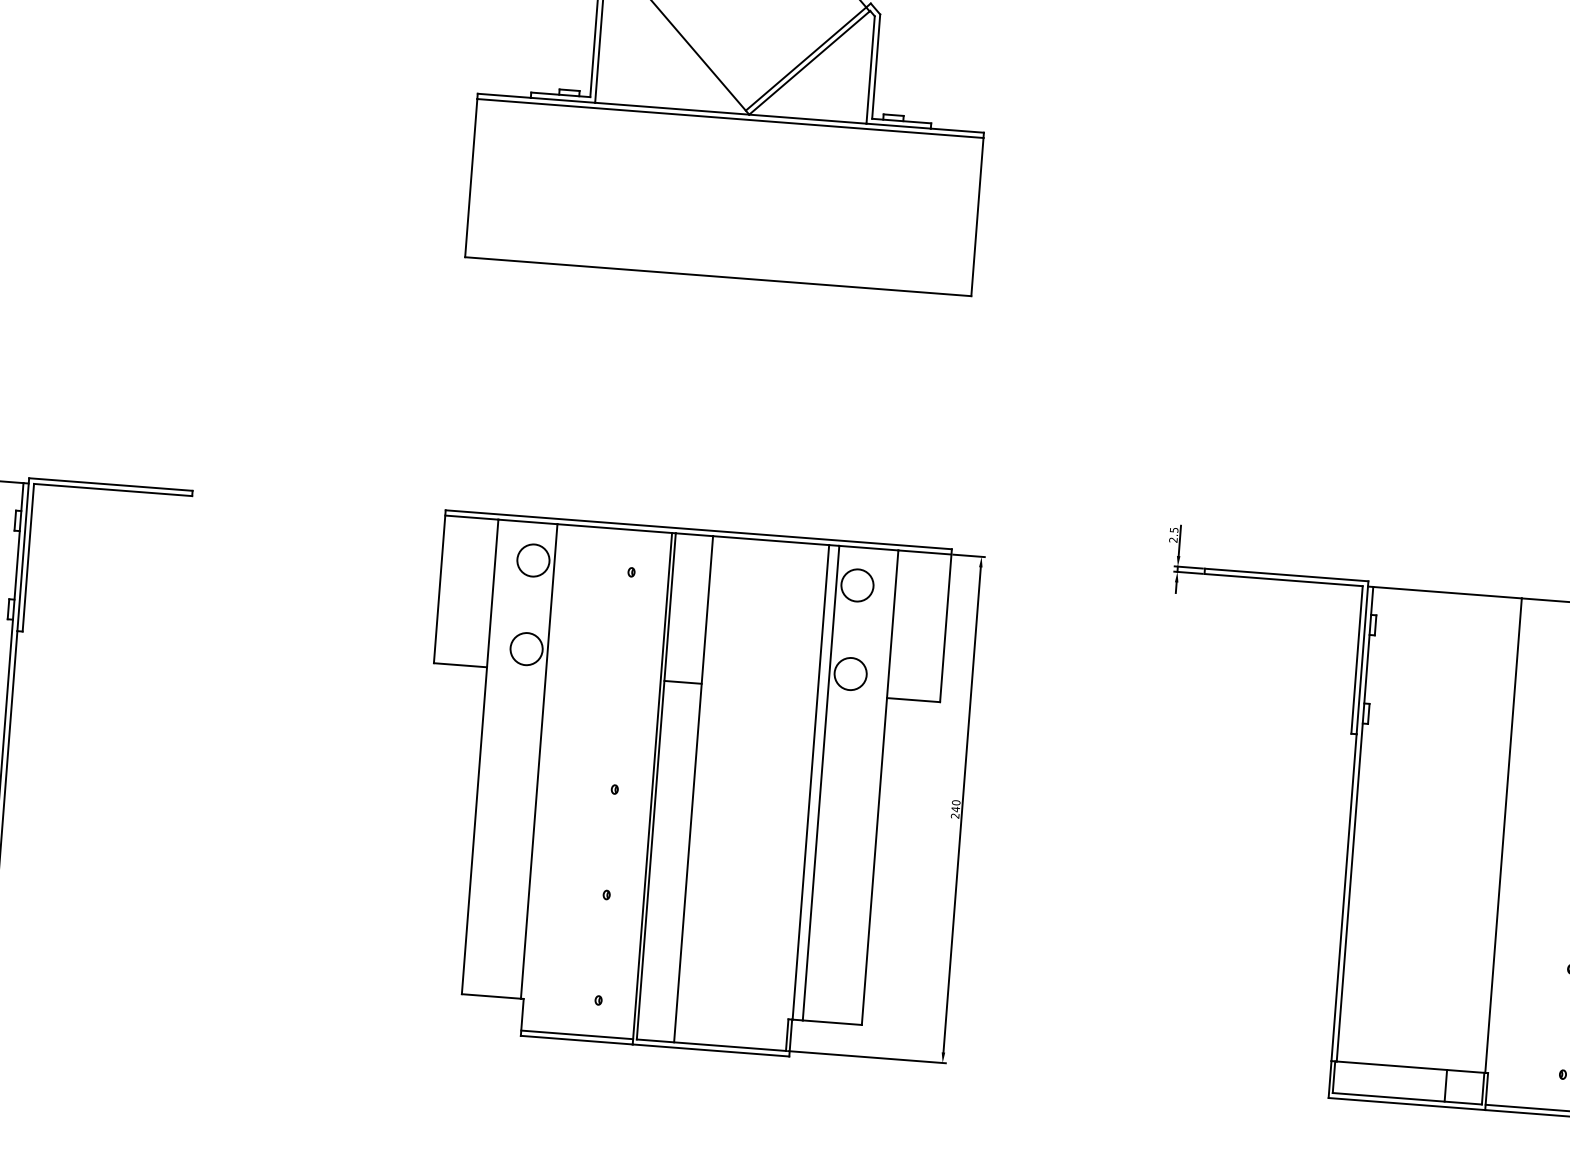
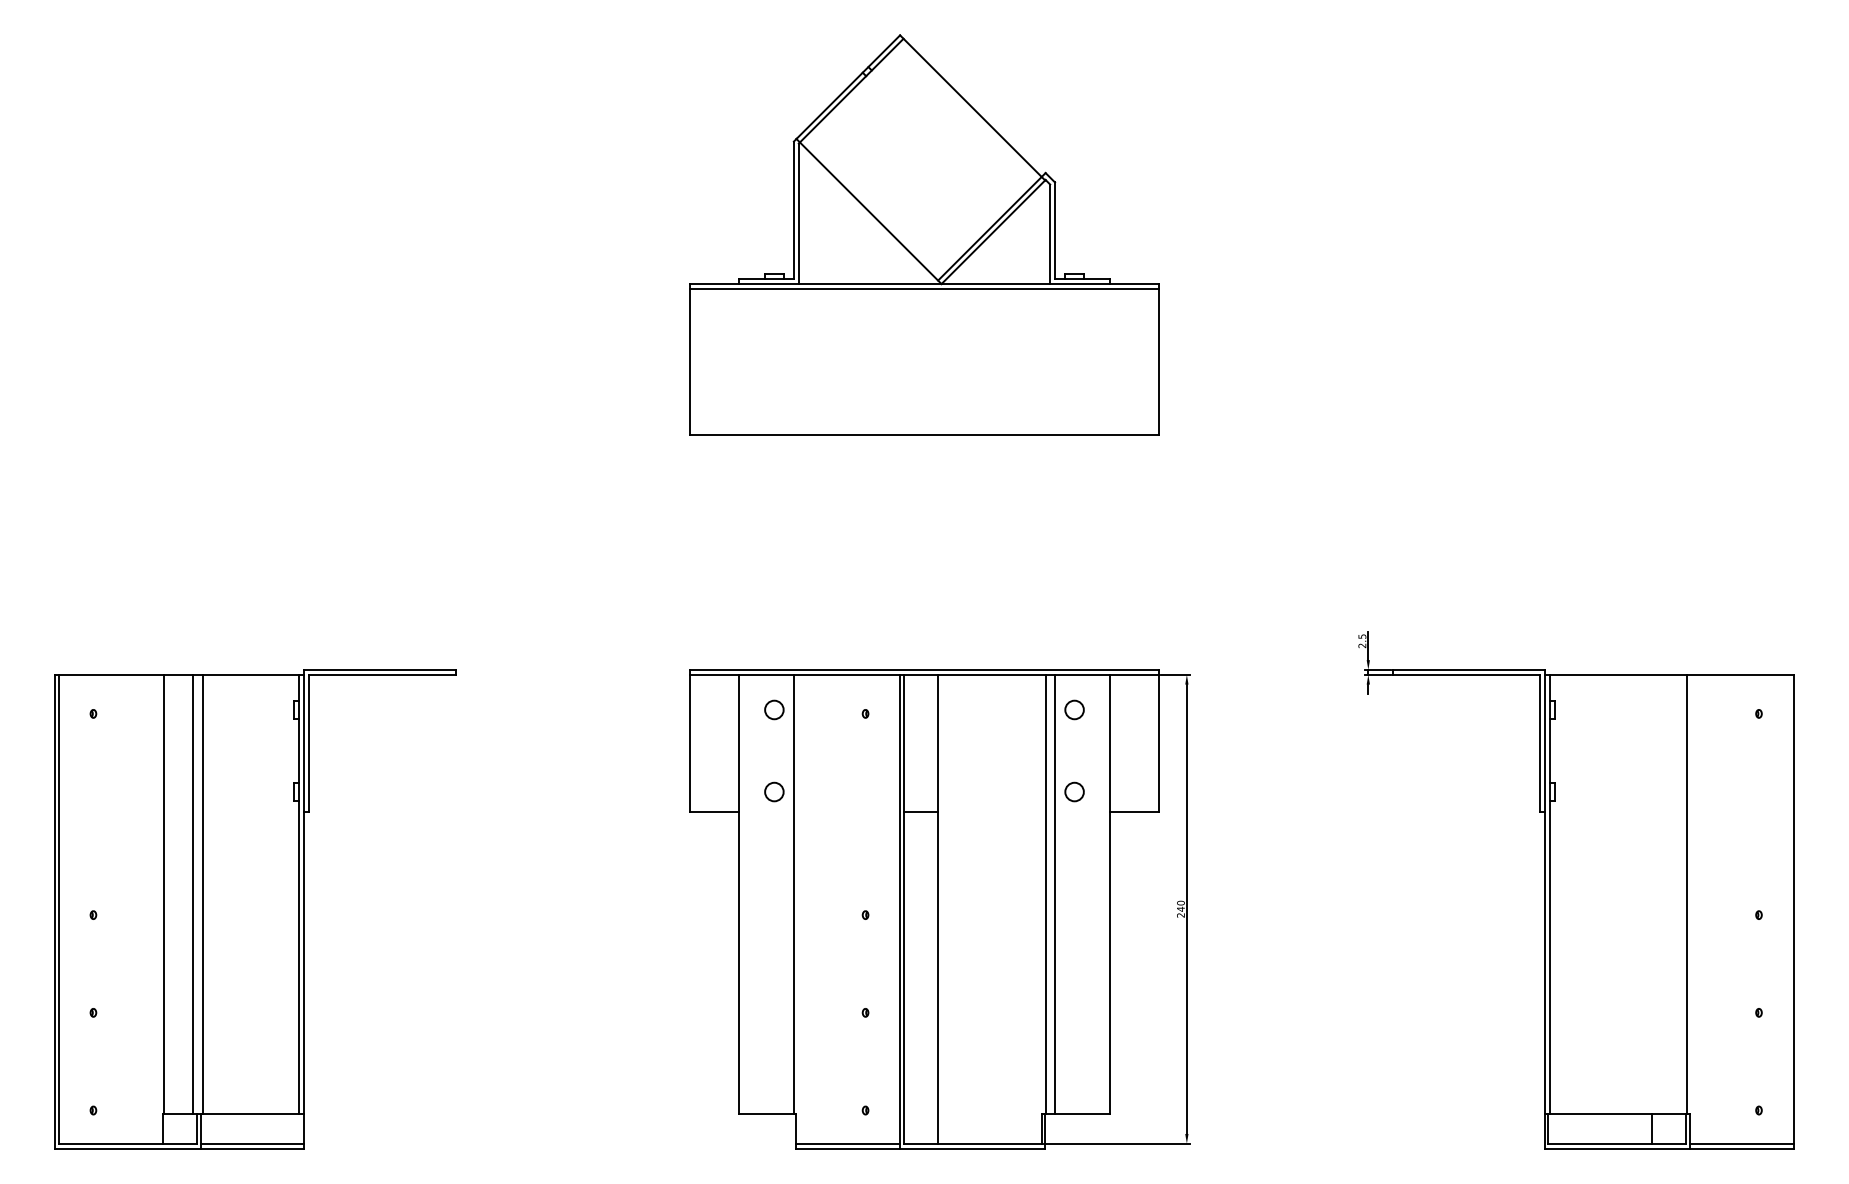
circle: (533, 560) -> (774, 709), size x0.62
circle: (857, 584) -> (1074, 709), size x0.62
circle: (526, 648) -> (774, 791), size x0.62
circle: (850, 673) -> (1074, 791), size x0.62

